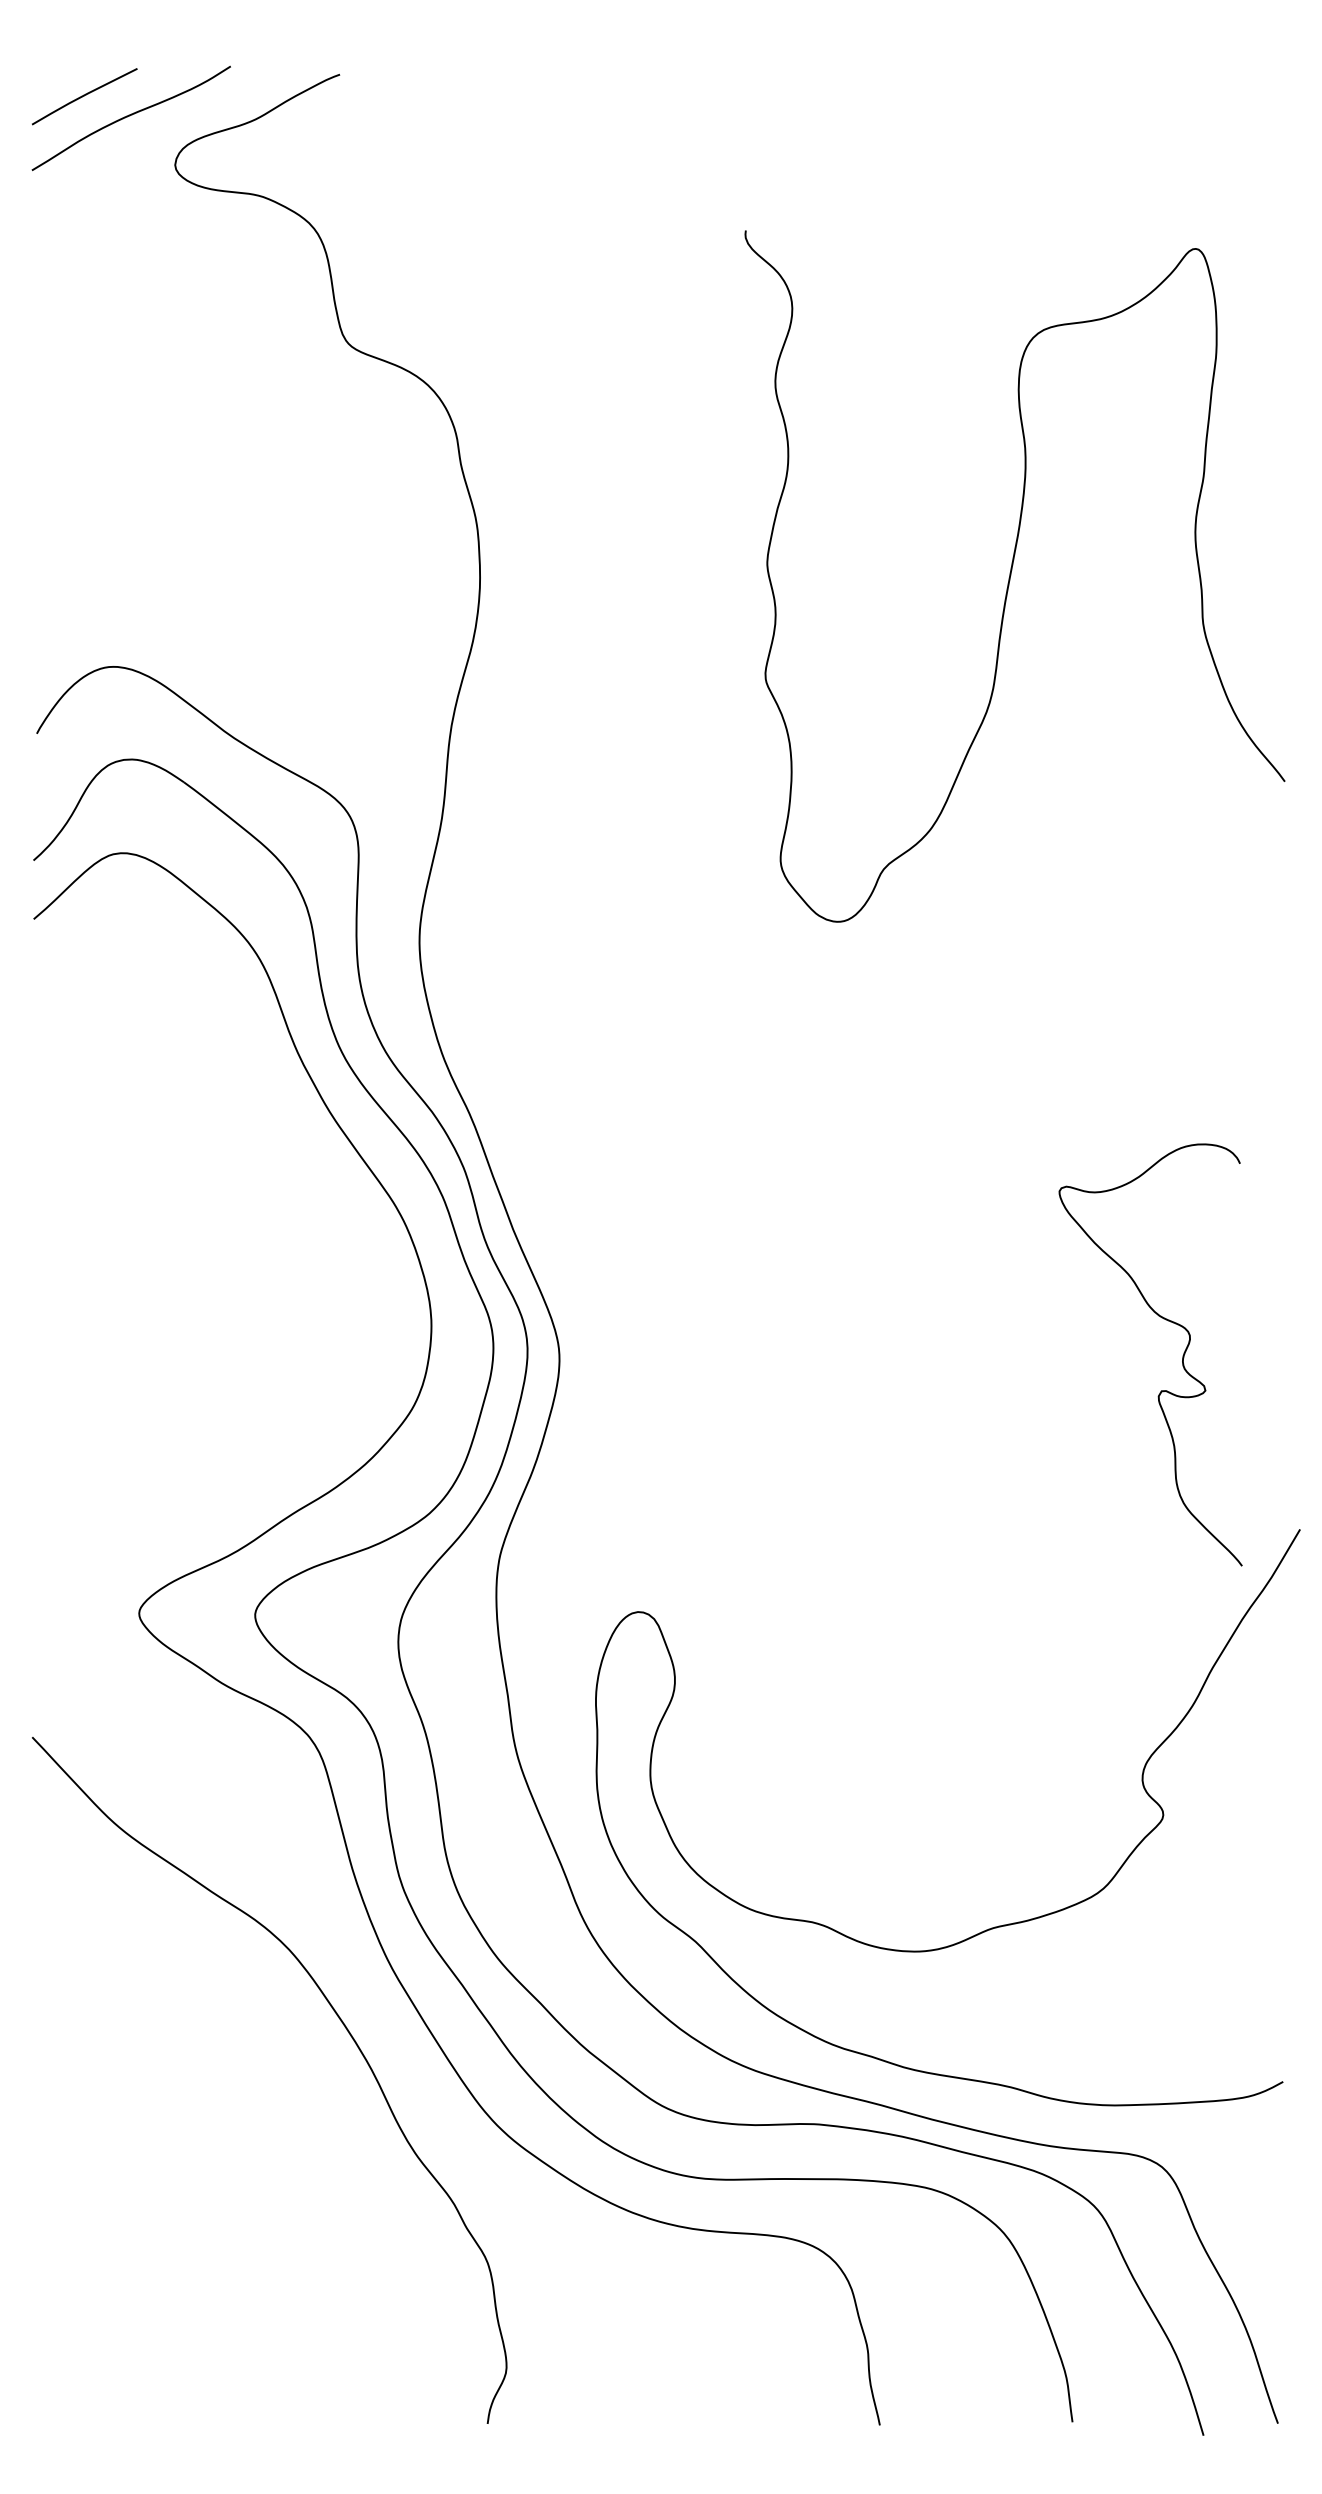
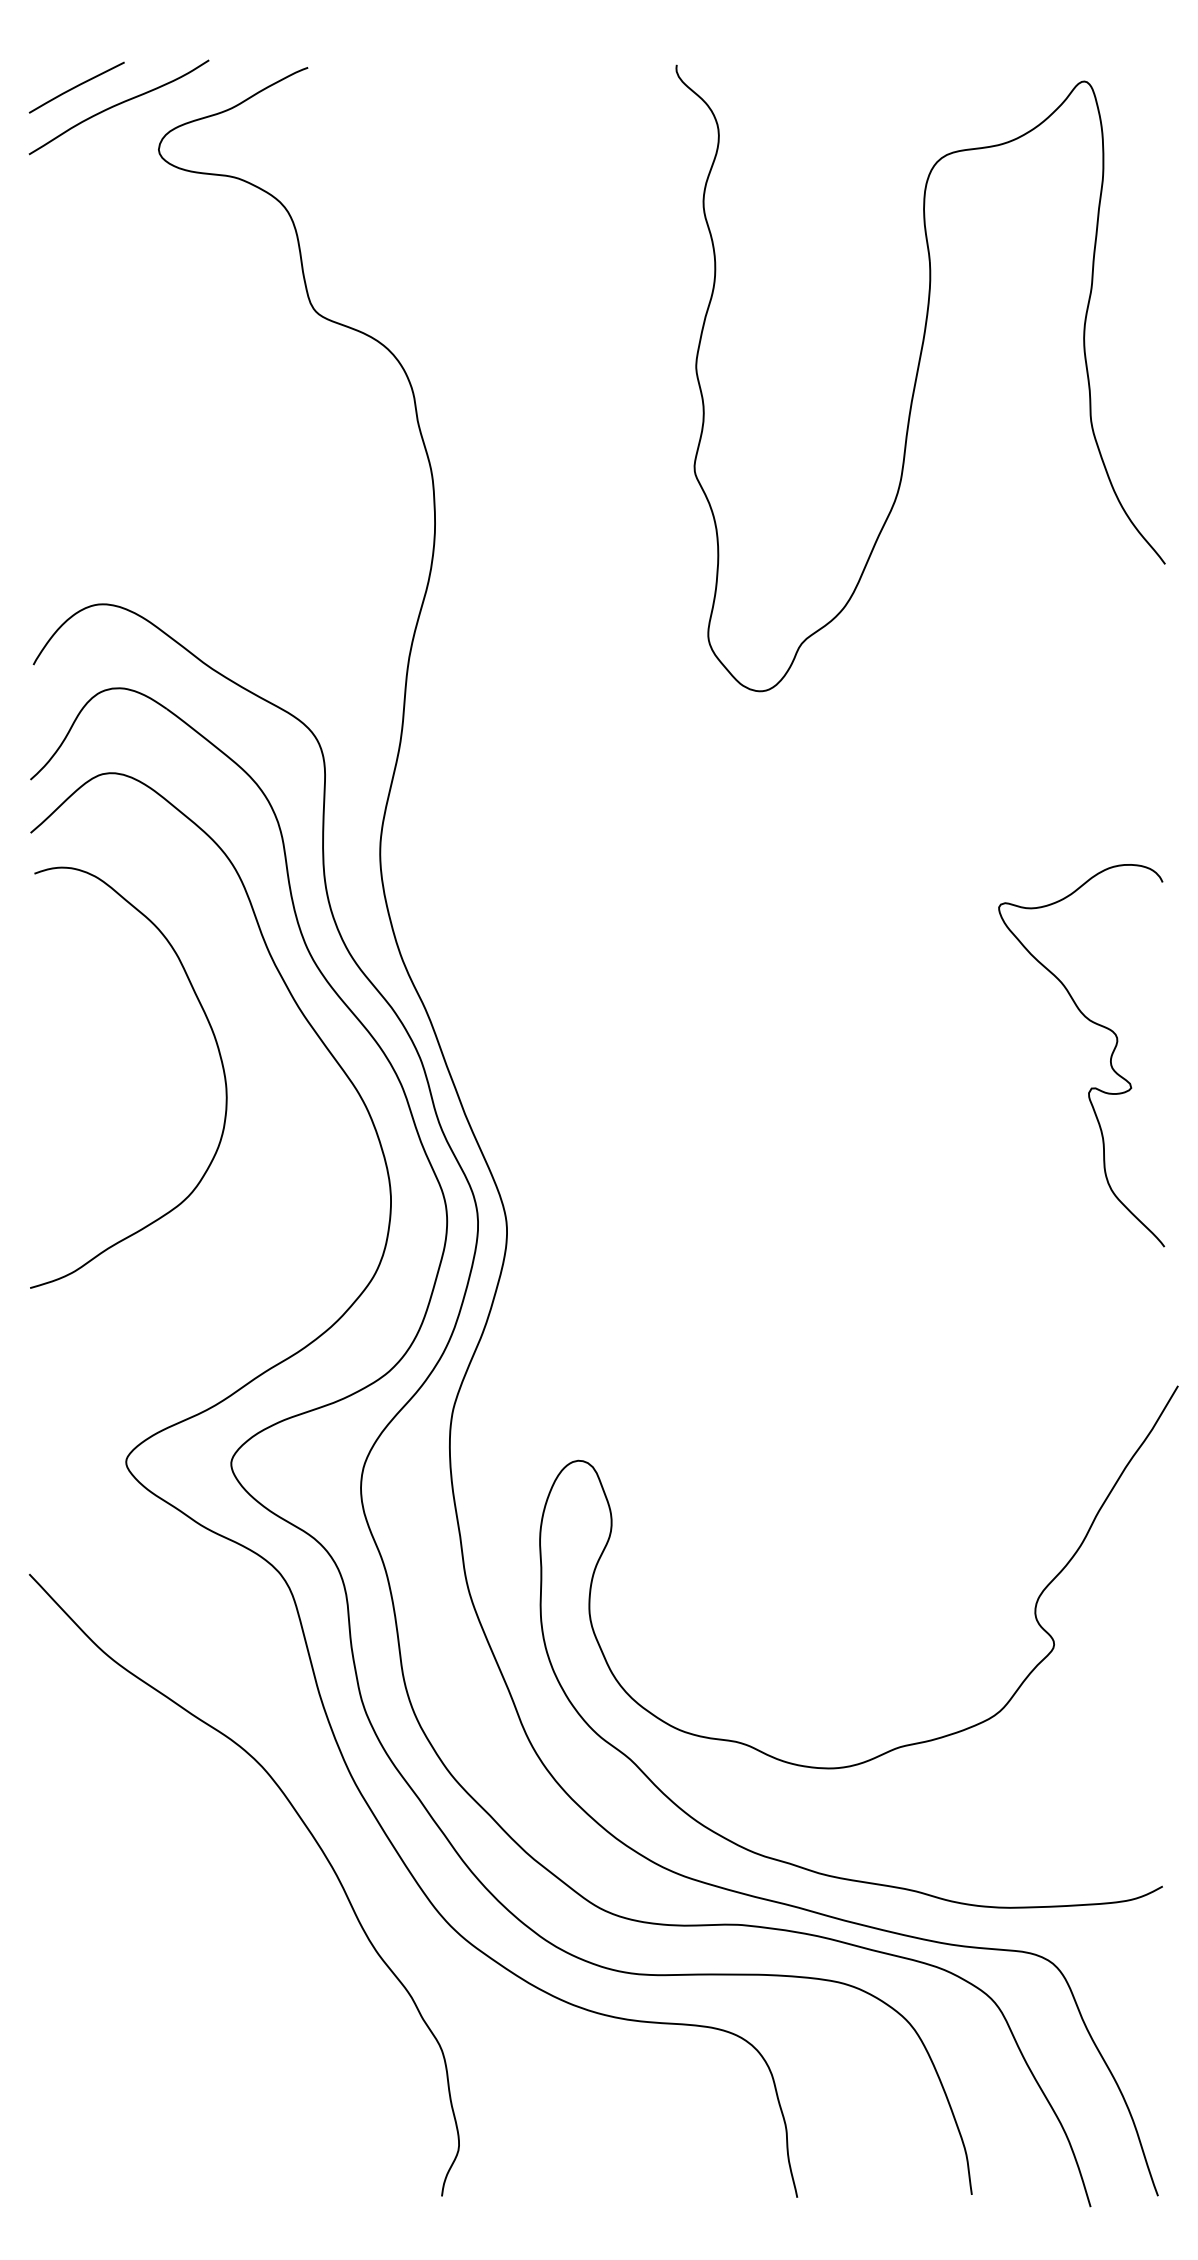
part: (1014, 576) -> (920, 378), moved
curve: (241, 1163) -> (218, 1054), added
curve: (1182, 1355) -> (1110, 1056), moved

